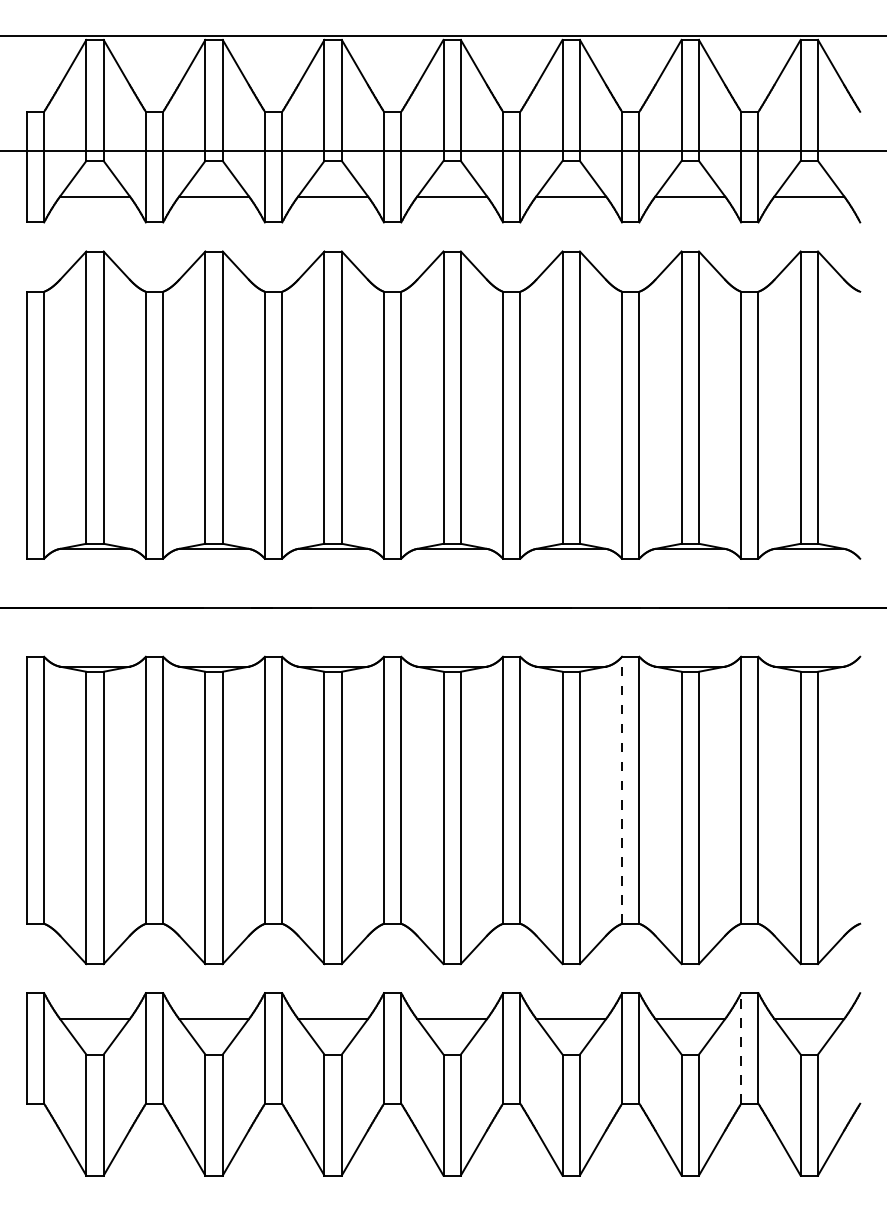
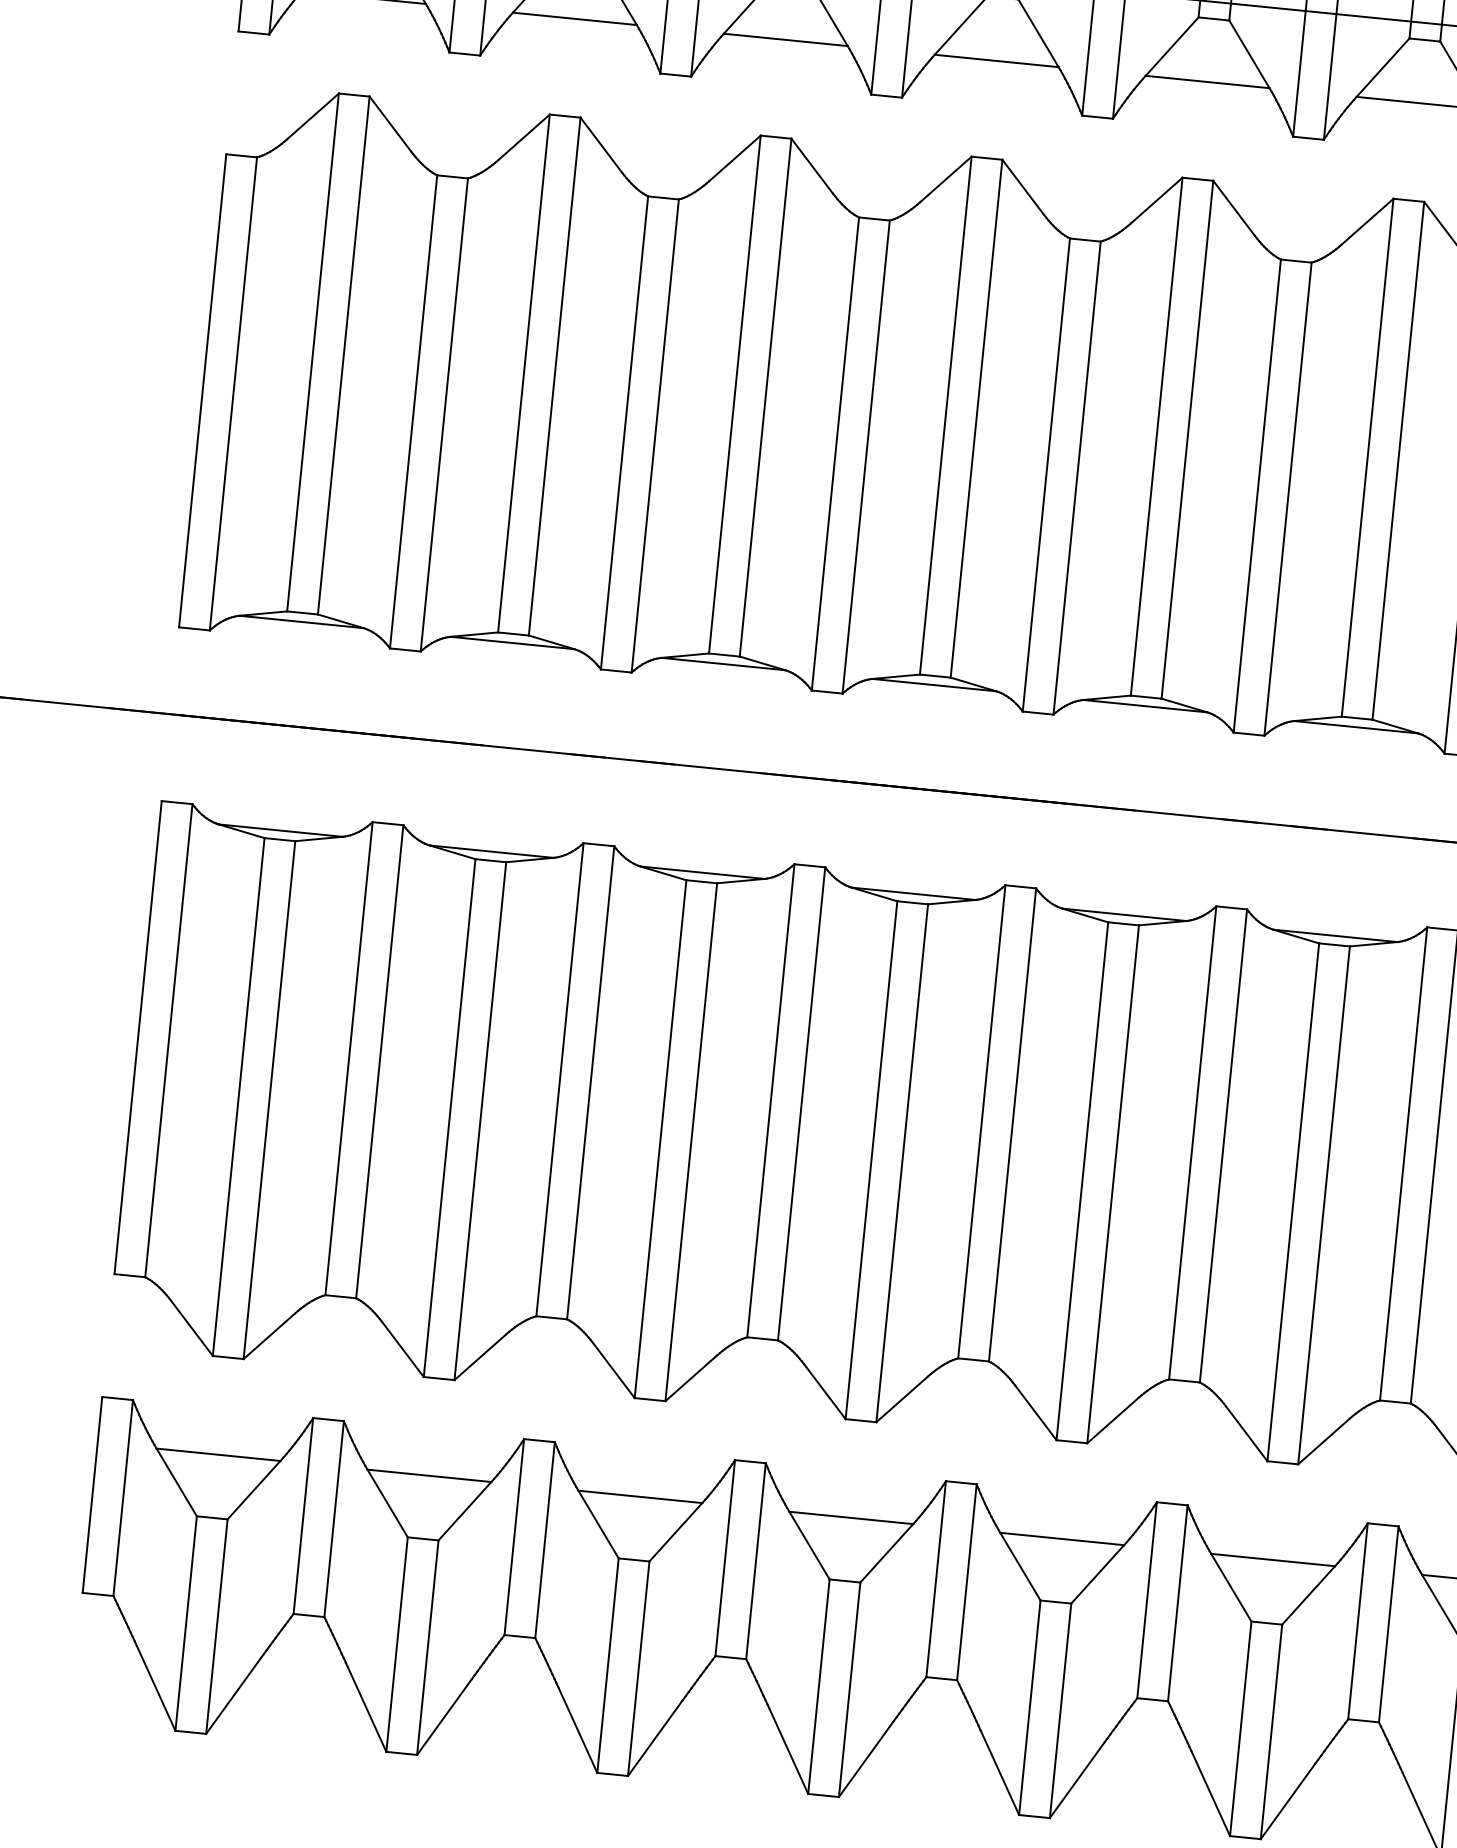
line: (622, 790) -> (1193, 1143), dashed -> solid
line: (741, 1047) -> (1358, 1619), dashed -> solid

